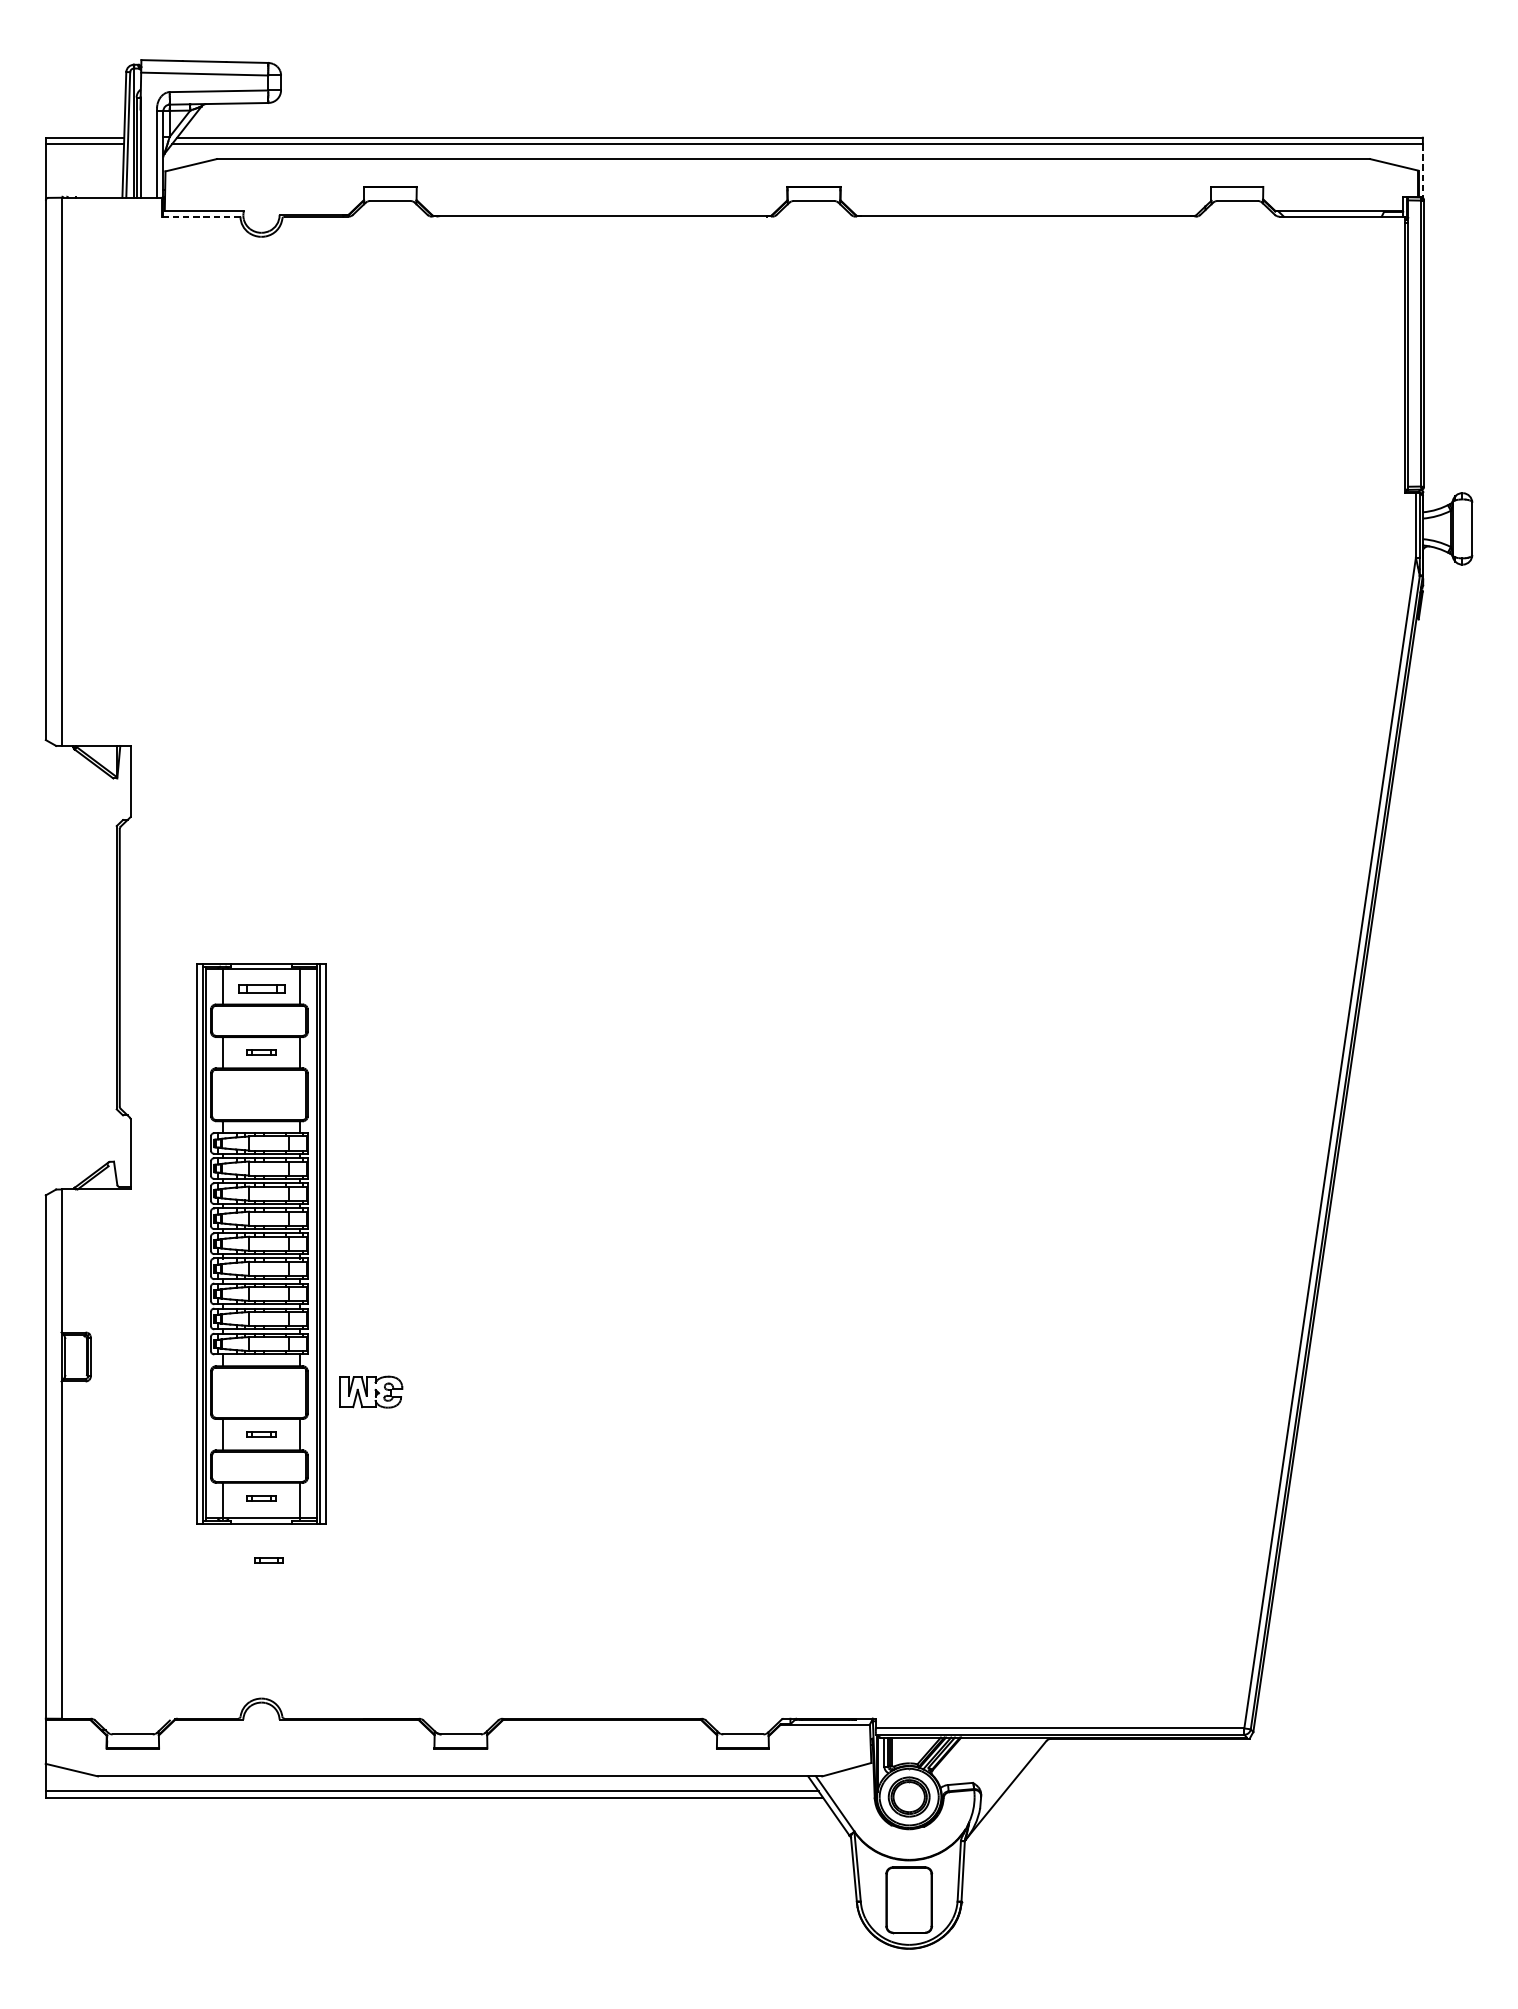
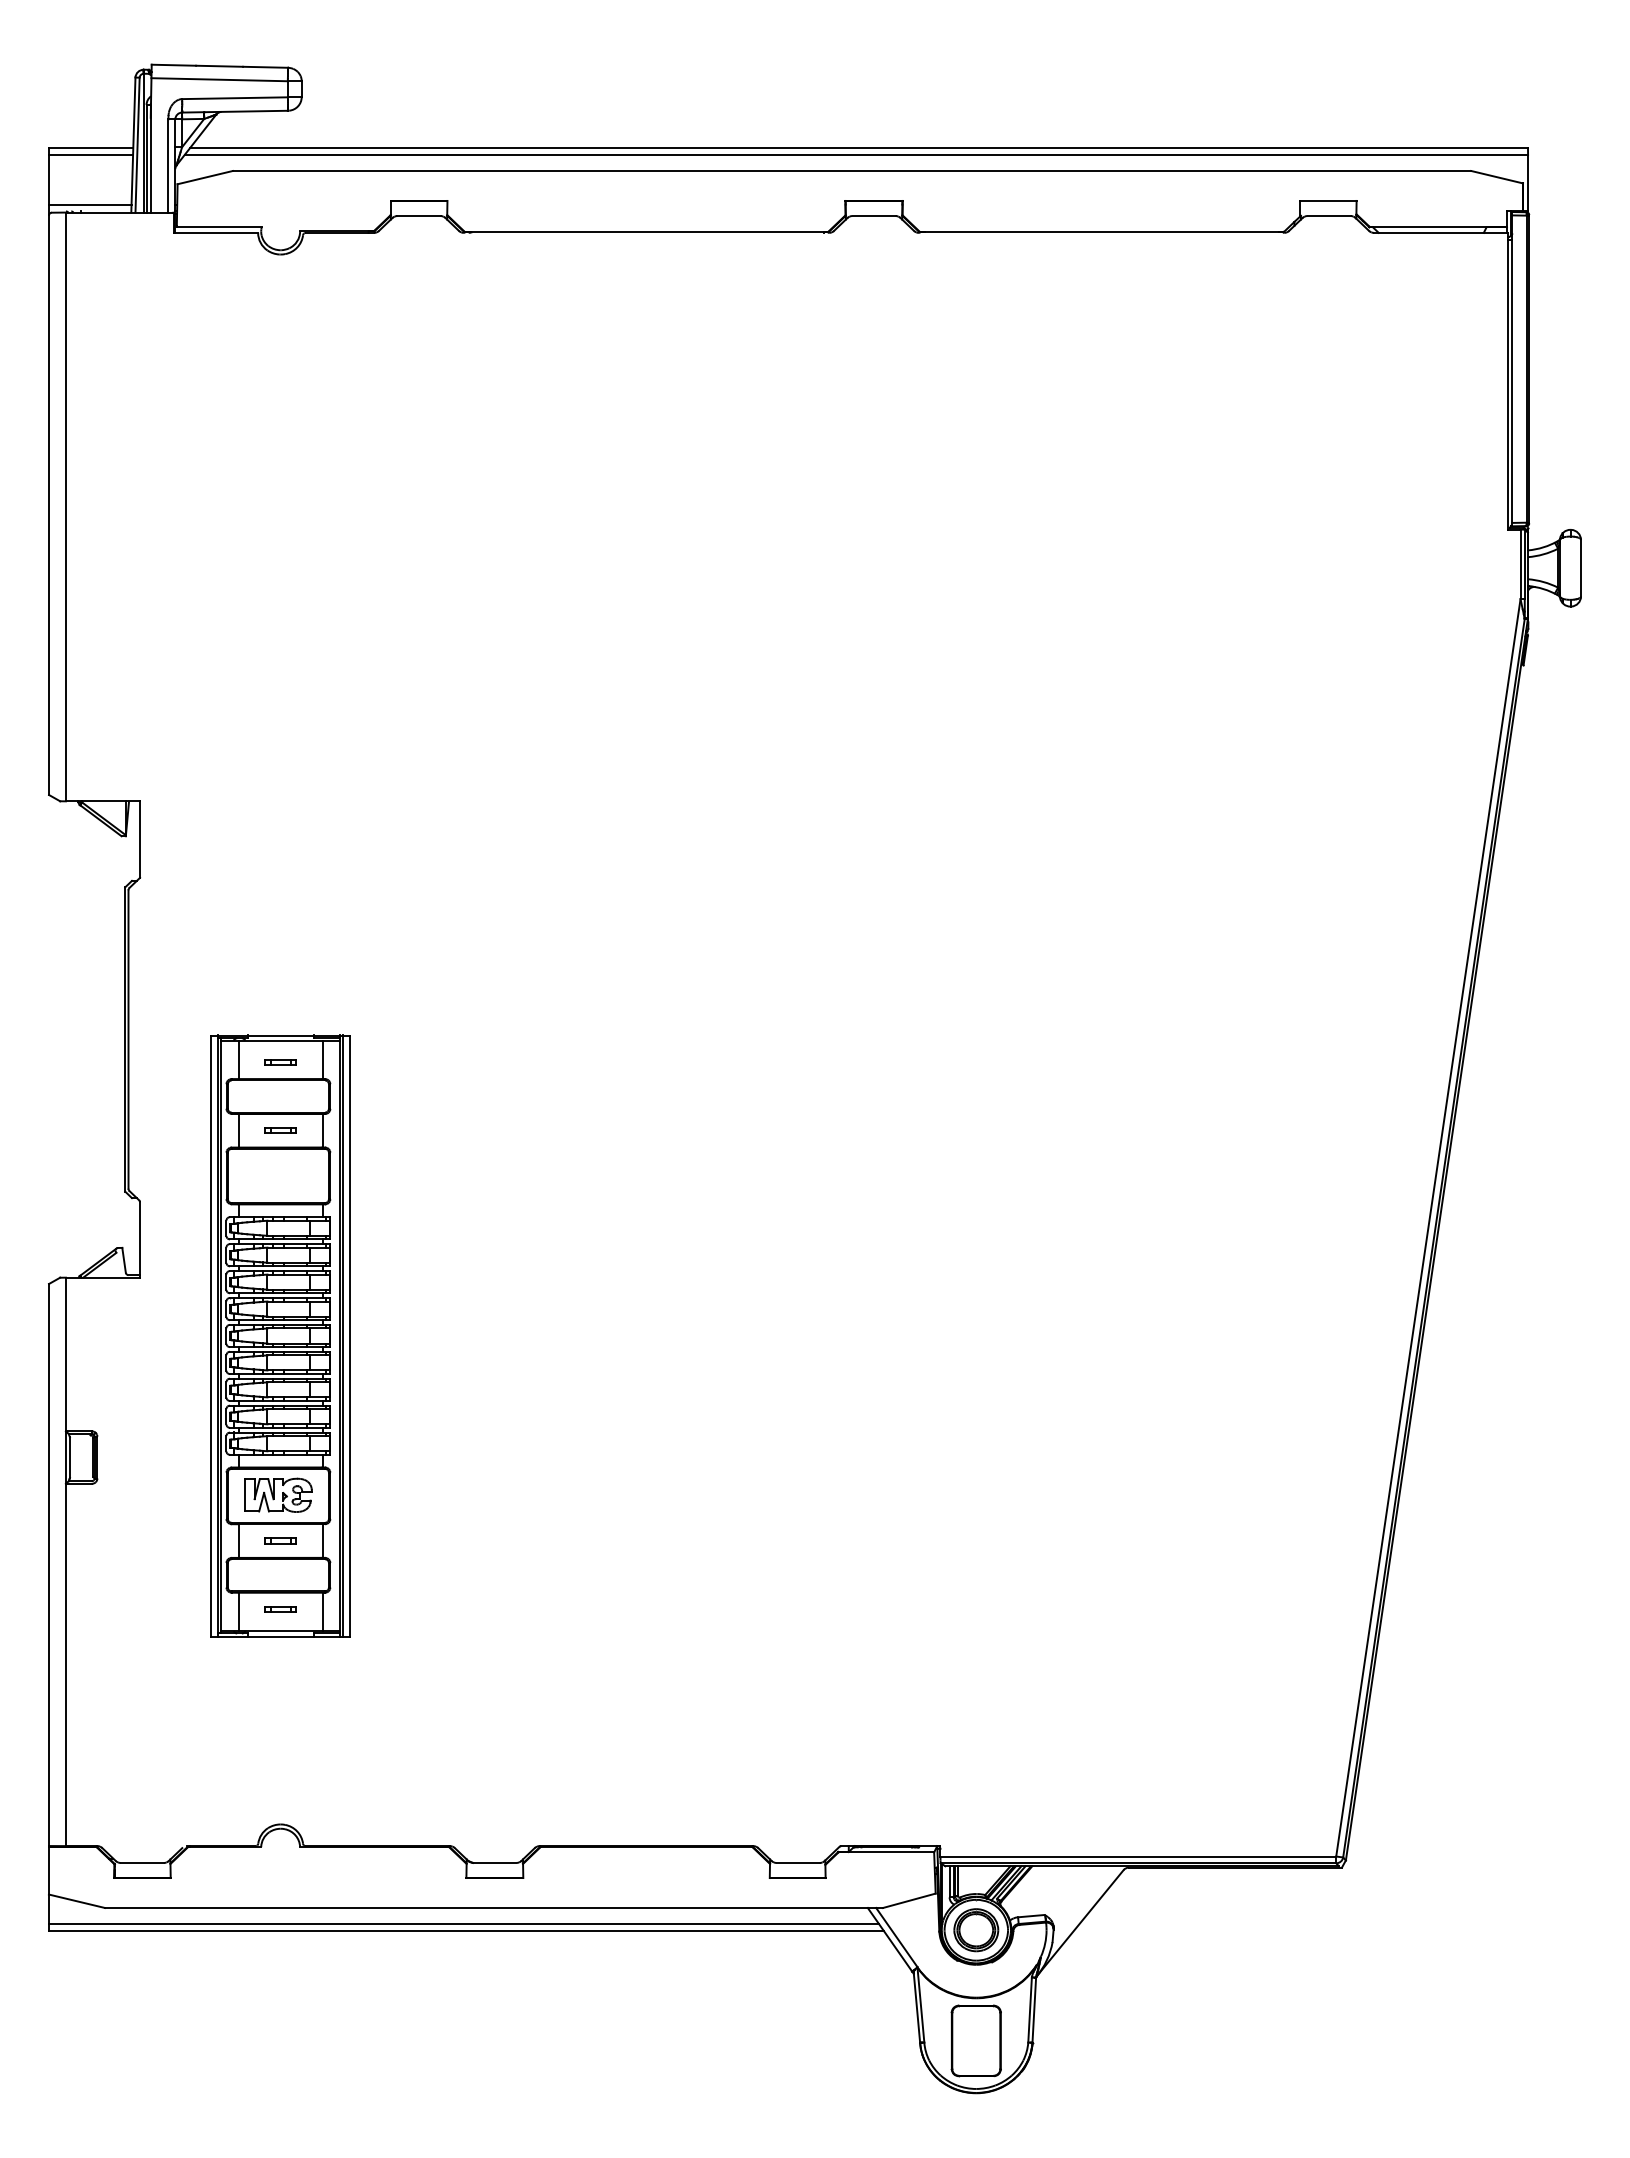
line: (1423, 170) -> (1528, 183), dashed -> solid
line: (83, 190) -> (89, 204), added
line: (200, 216) -> (215, 232), dashed -> solid
part: (261, 989) -> (280, 1062), size x0.62
part: (371, 1391) -> (278, 1494), moved
part: (268, 1560) -> (288, 1676), removed

